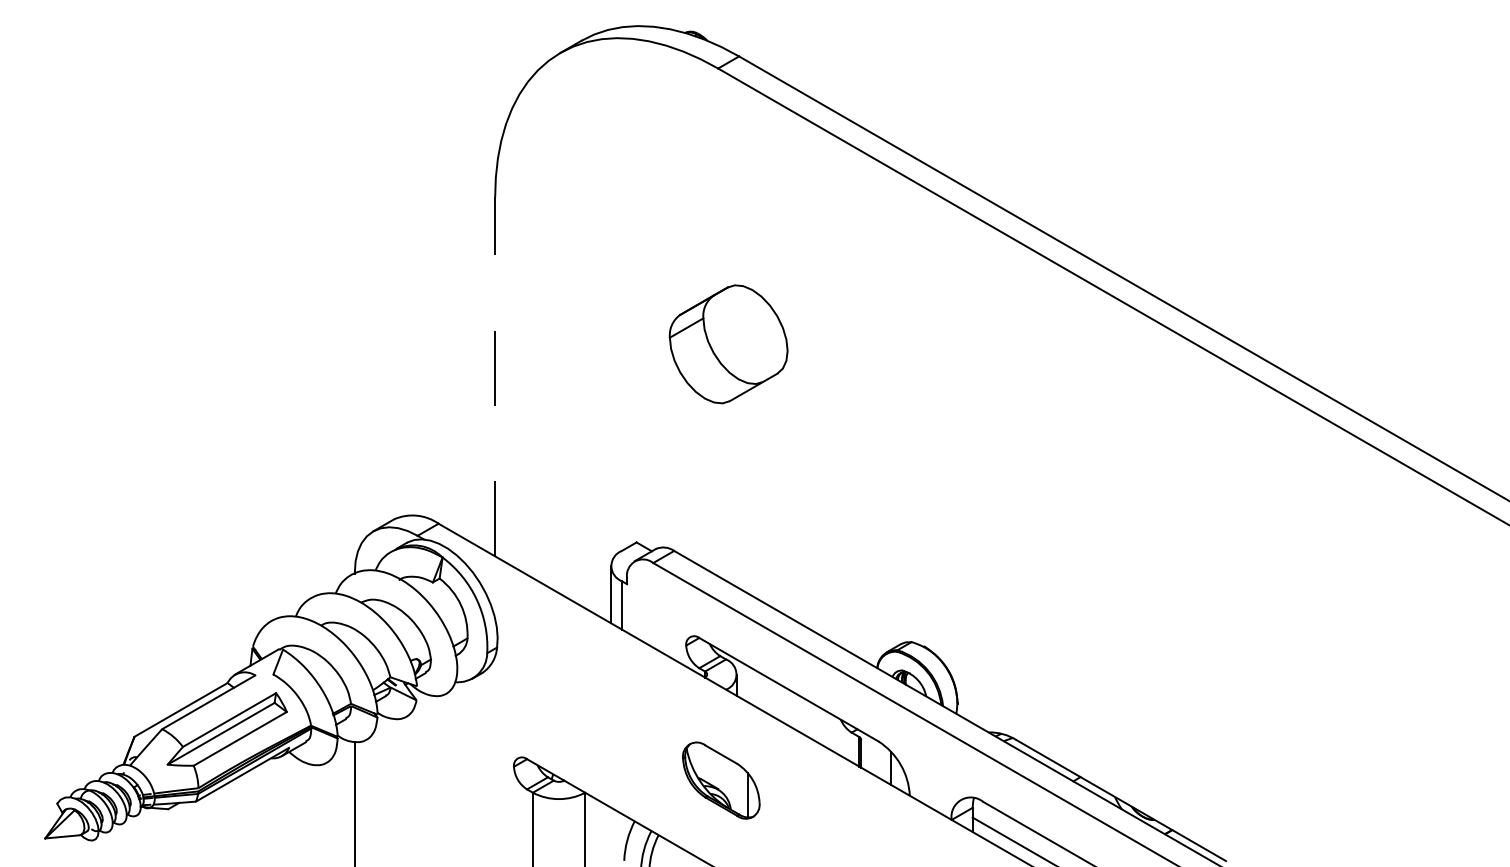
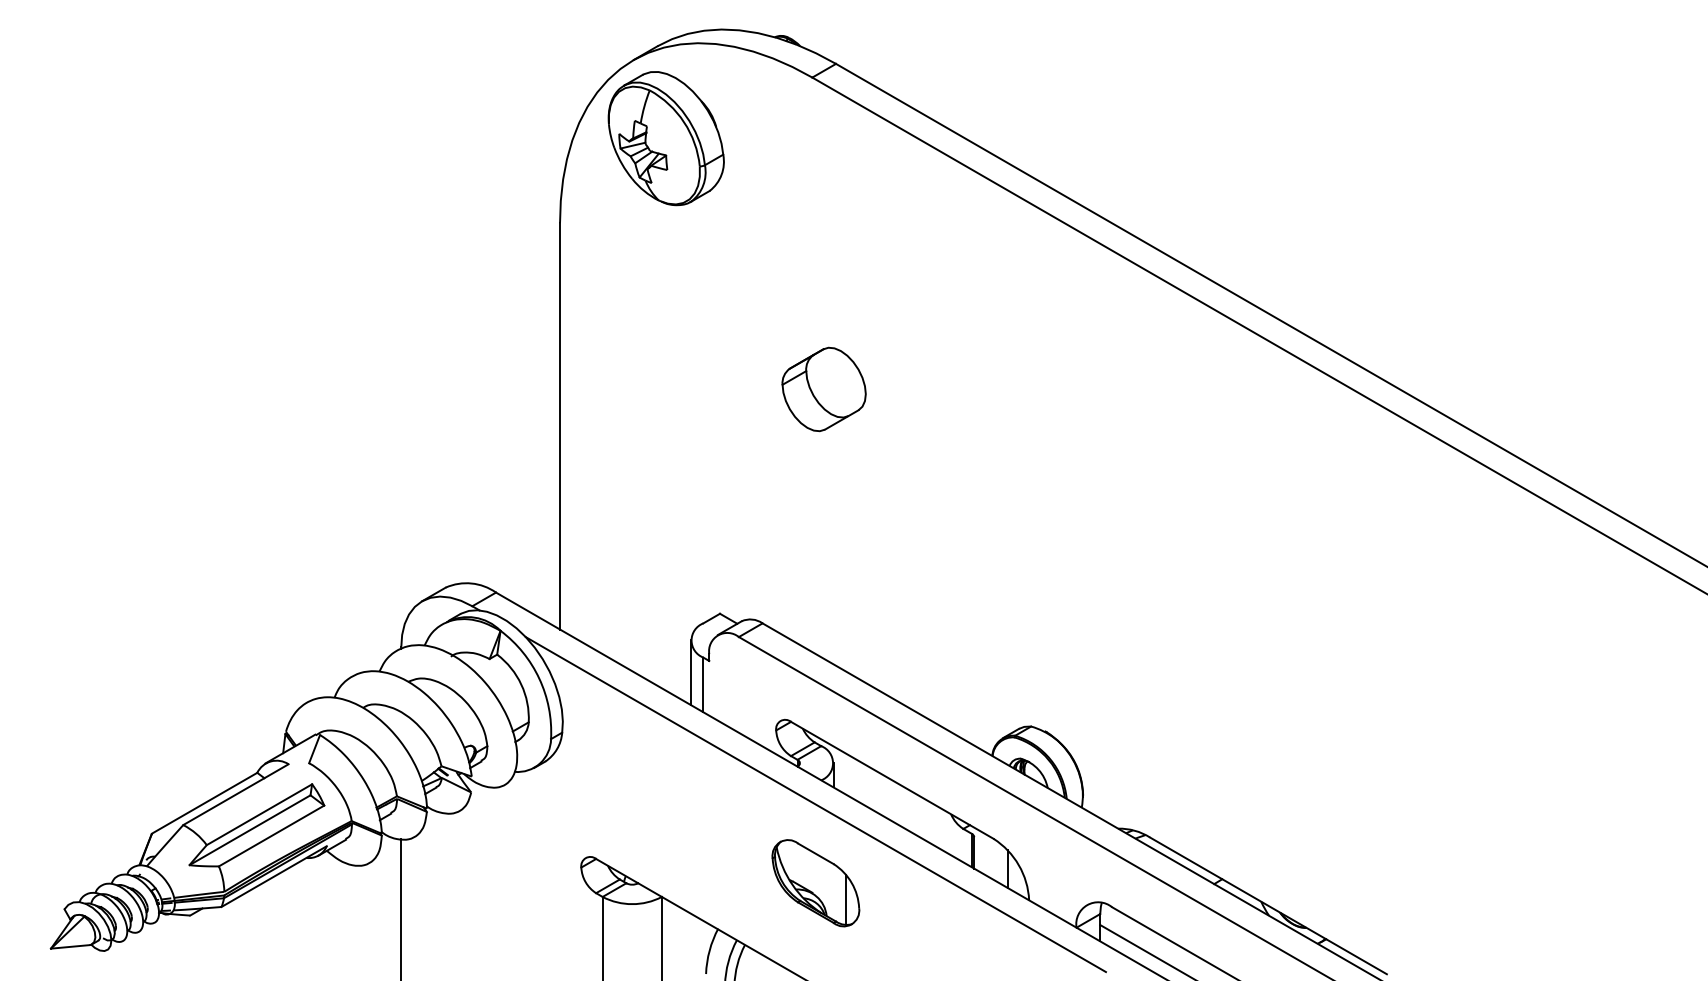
part: (588, 122) -> (665, 138), added
part: (728, 343) -> (824, 388), size x0.62
line: (495, 376) -> (560, 426), dashed -> solid
line: (720, 711) -> (814, 805), added

